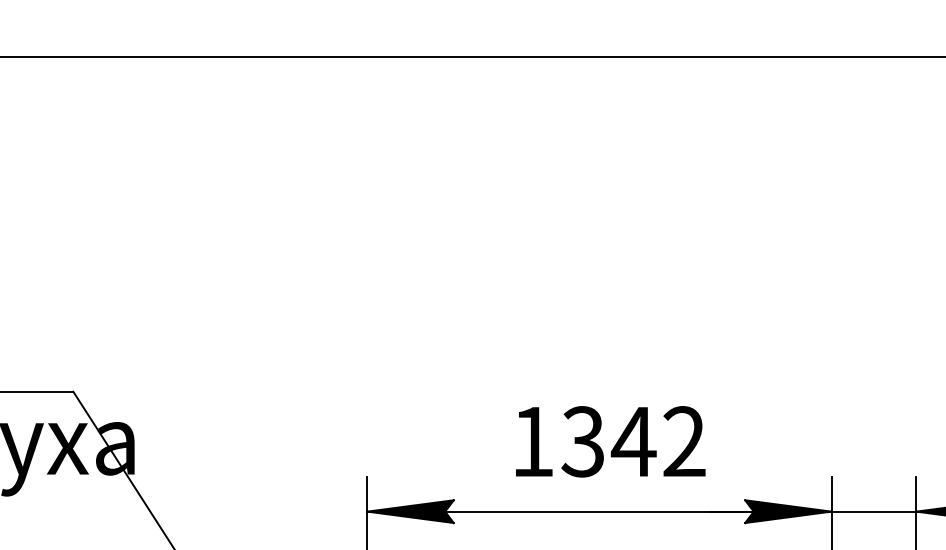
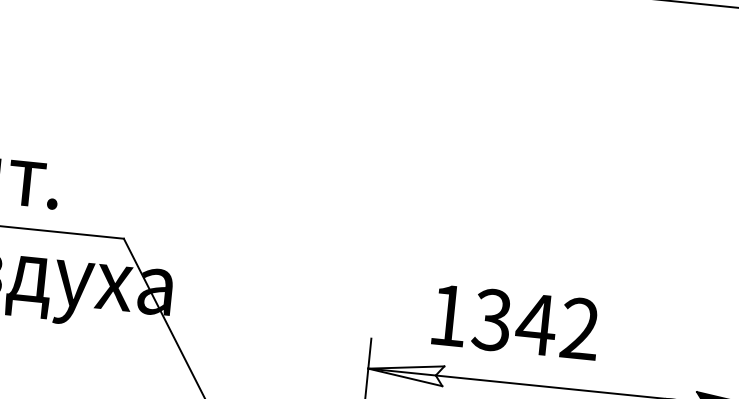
text: (610, 441) -> (516, 322), moved
fill: (410, 511) -> (405, 372), removed

